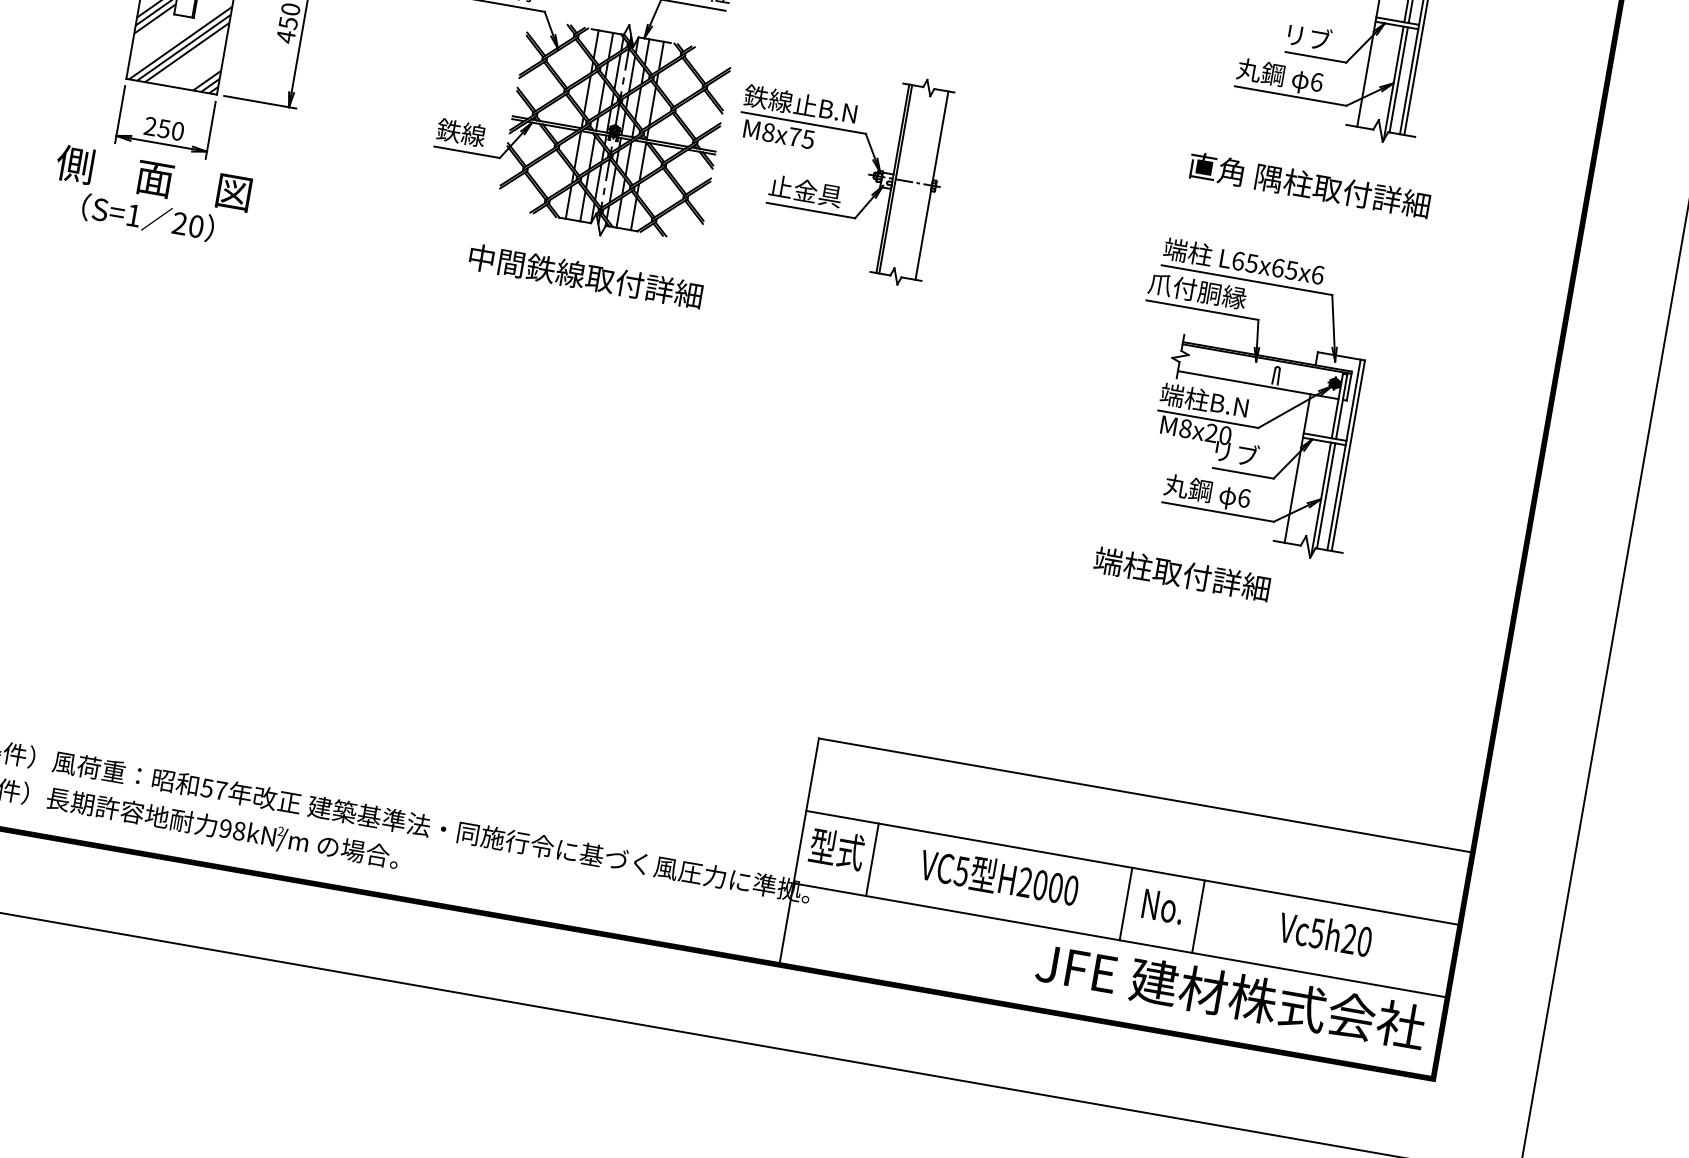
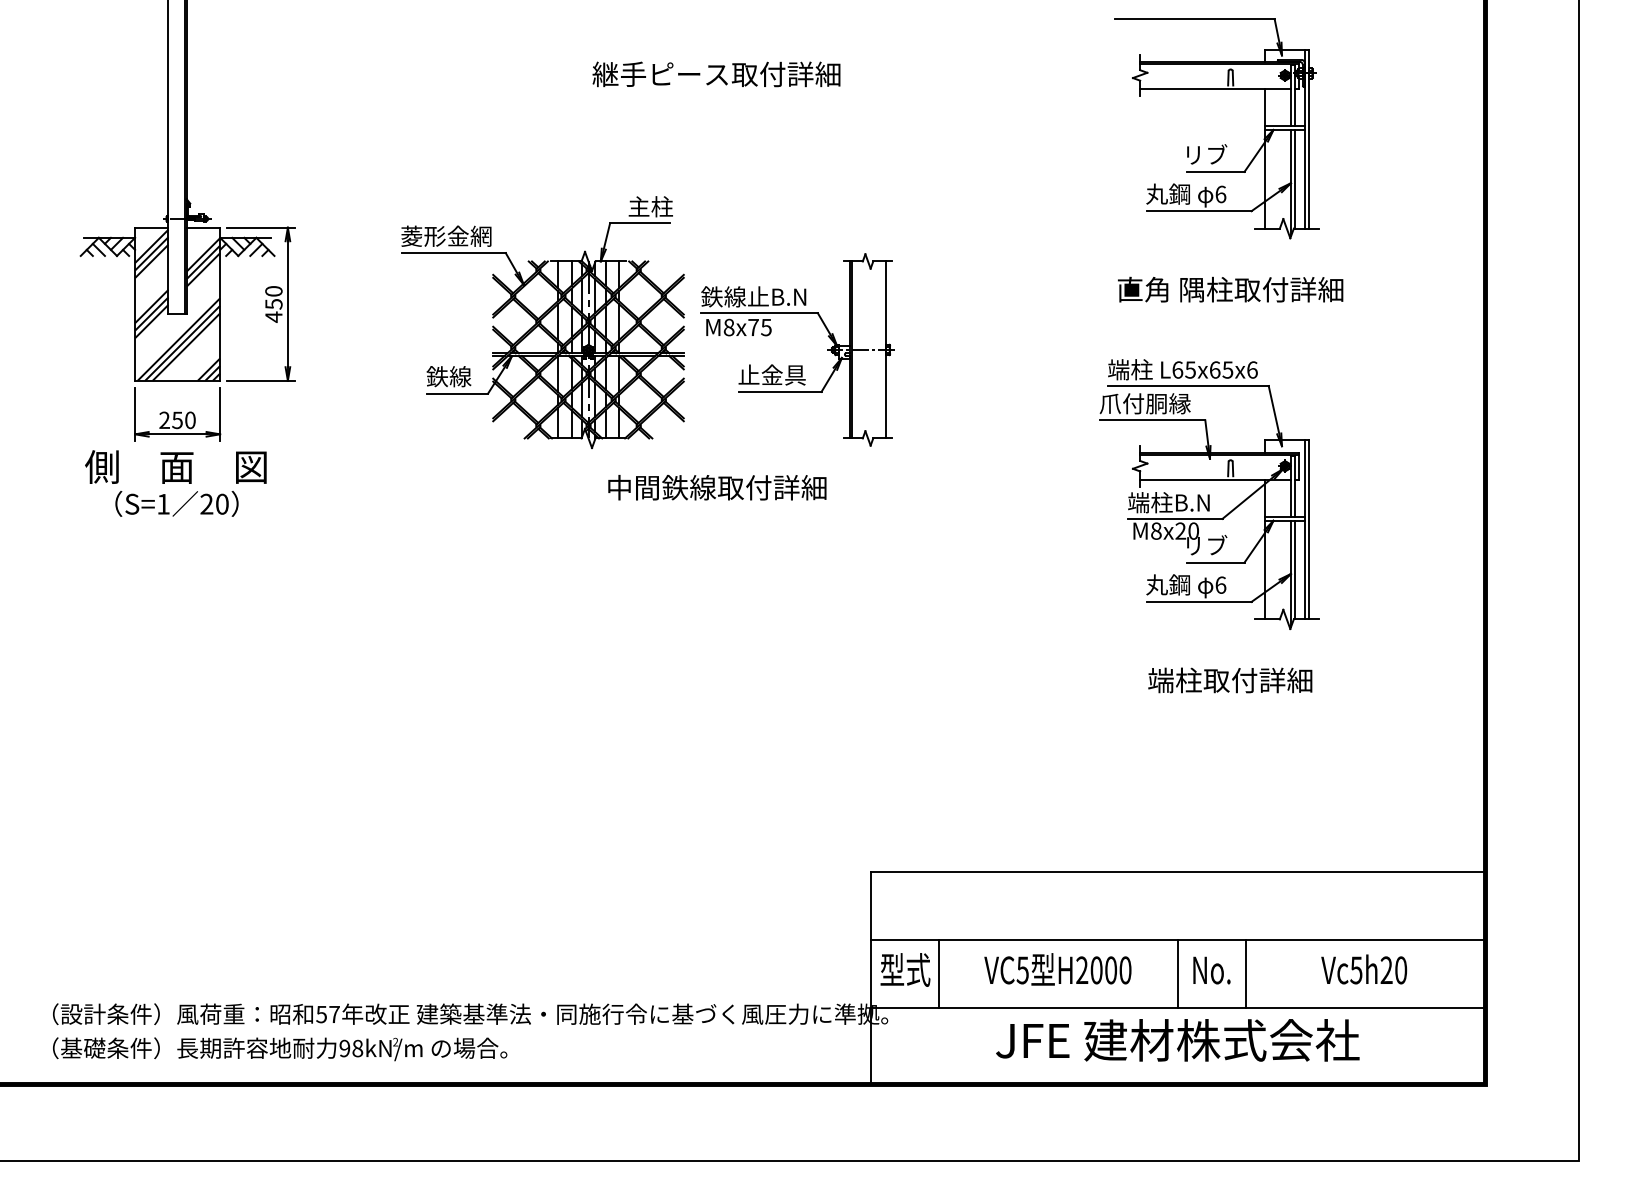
text: (586, 276) -> (717, 487), moved
text: (1182, 574) -> (1230, 680), moved
text: (1230, 995) -> (1177, 1040), moved

